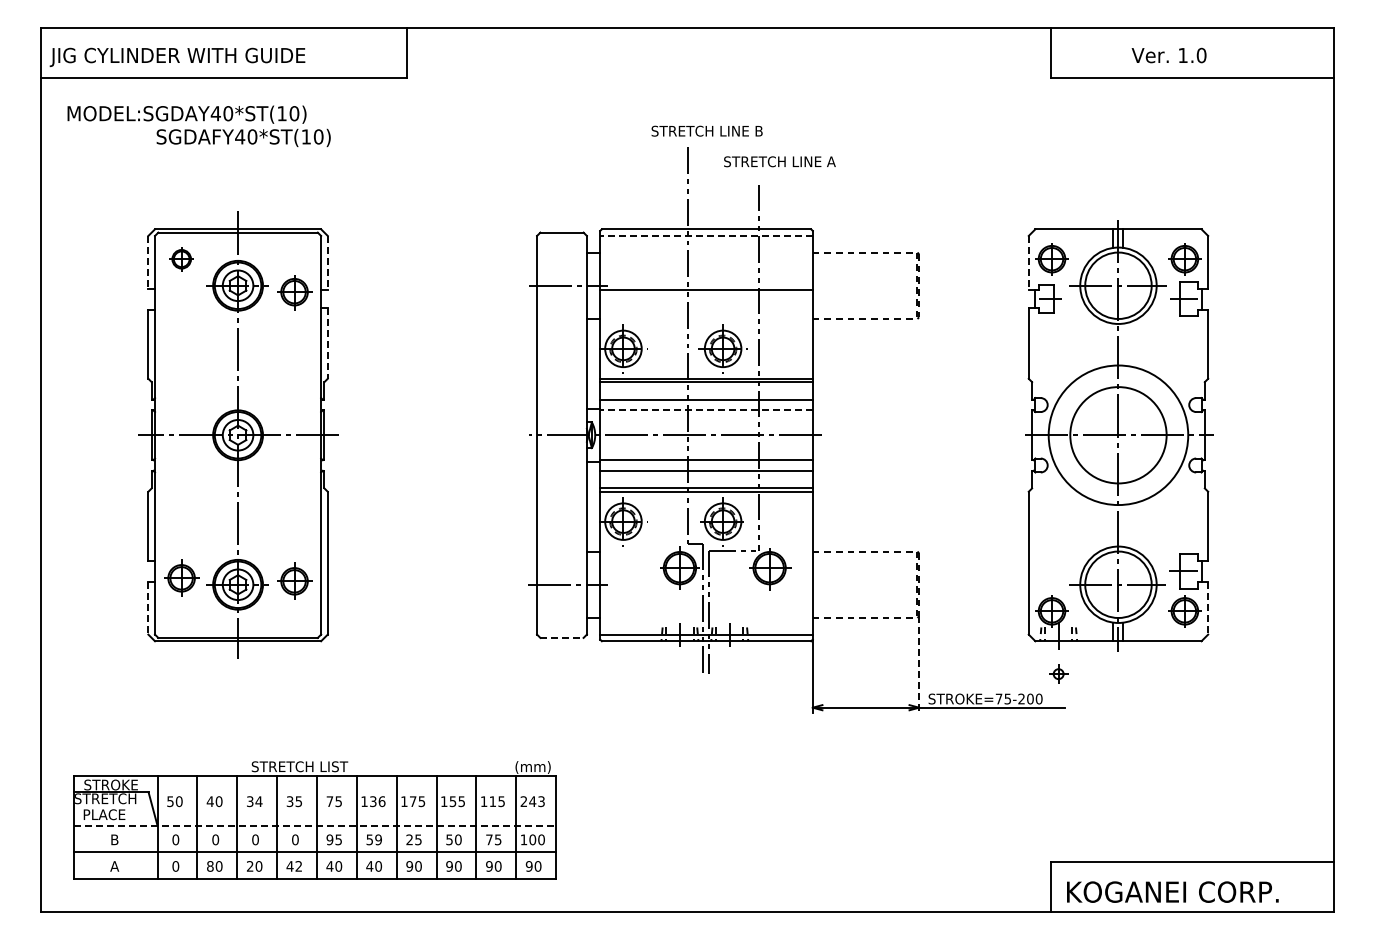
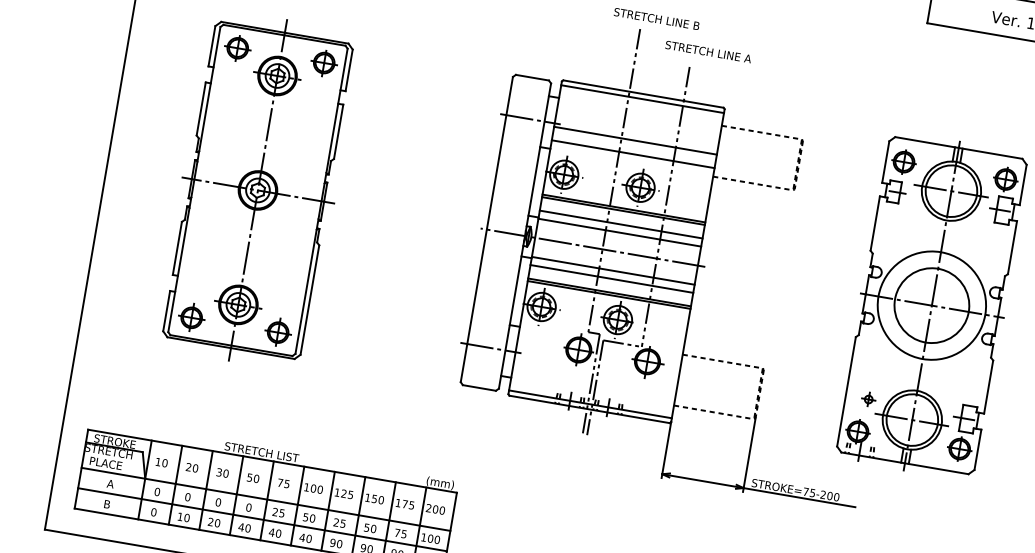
line: (706, 235) -> (642, 98), dashed -> solid
part: (181, 259) -> (237, 48), size x1.43
line: (148, 262) -> (212, 46), dashed -> solid
line: (327, 263) -> (348, 70), dashed -> solid
line: (1028, 263) -> (885, 162), dashed -> solid
part: (294, 292) -> (324, 63), moved
line: (706, 307) -> (633, 153), added
line: (327, 343) -> (338, 131), dashed -> solid
line: (706, 410) -> (619, 232), dashed -> solid
part: (181, 577) -> (191, 317), moved
part: (294, 580) -> (278, 331), moved
line: (148, 608) -> (166, 311), dashed -> solid
line: (1208, 608) -> (978, 450), dashed -> solid
line: (562, 637) -> (479, 387), dashed -> solid
line: (919, 665) -> (749, 455), dashed -> solid
part: (1058, 673) -> (868, 399), moved
text: (170, 801) -> (158, 461), 50 -> 10
text: (209, 801) -> (188, 467), 40 -> 20
text: (258, 801) -> (225, 473), 34 -> 30
text: (294, 801) -> (253, 478), 35 -> 50
text: (377, 801) -> (316, 489), 136 -> 100
text: (412, 801) -> (343, 493), 175 -> 125
text: (461, 801) -> (381, 500), 155 -> 150
text: (492, 801) -> (404, 504), 115 -> 175
text: (536, 801) -> (438, 509), 243 -> 200
line: (315, 825) -> (266, 499), dashed -> solid
text: (114, 839) -> (110, 483), B -> A
text: (329, 839) -> (275, 511), 95 -> 25
text: (378, 839) -> (312, 518), 59 -> 50
text: (114, 866) -> (106, 504), A -> B
text: (210, 866) -> (180, 516), 80 -> 10
text: (298, 866) -> (247, 528), 42 -> 40

